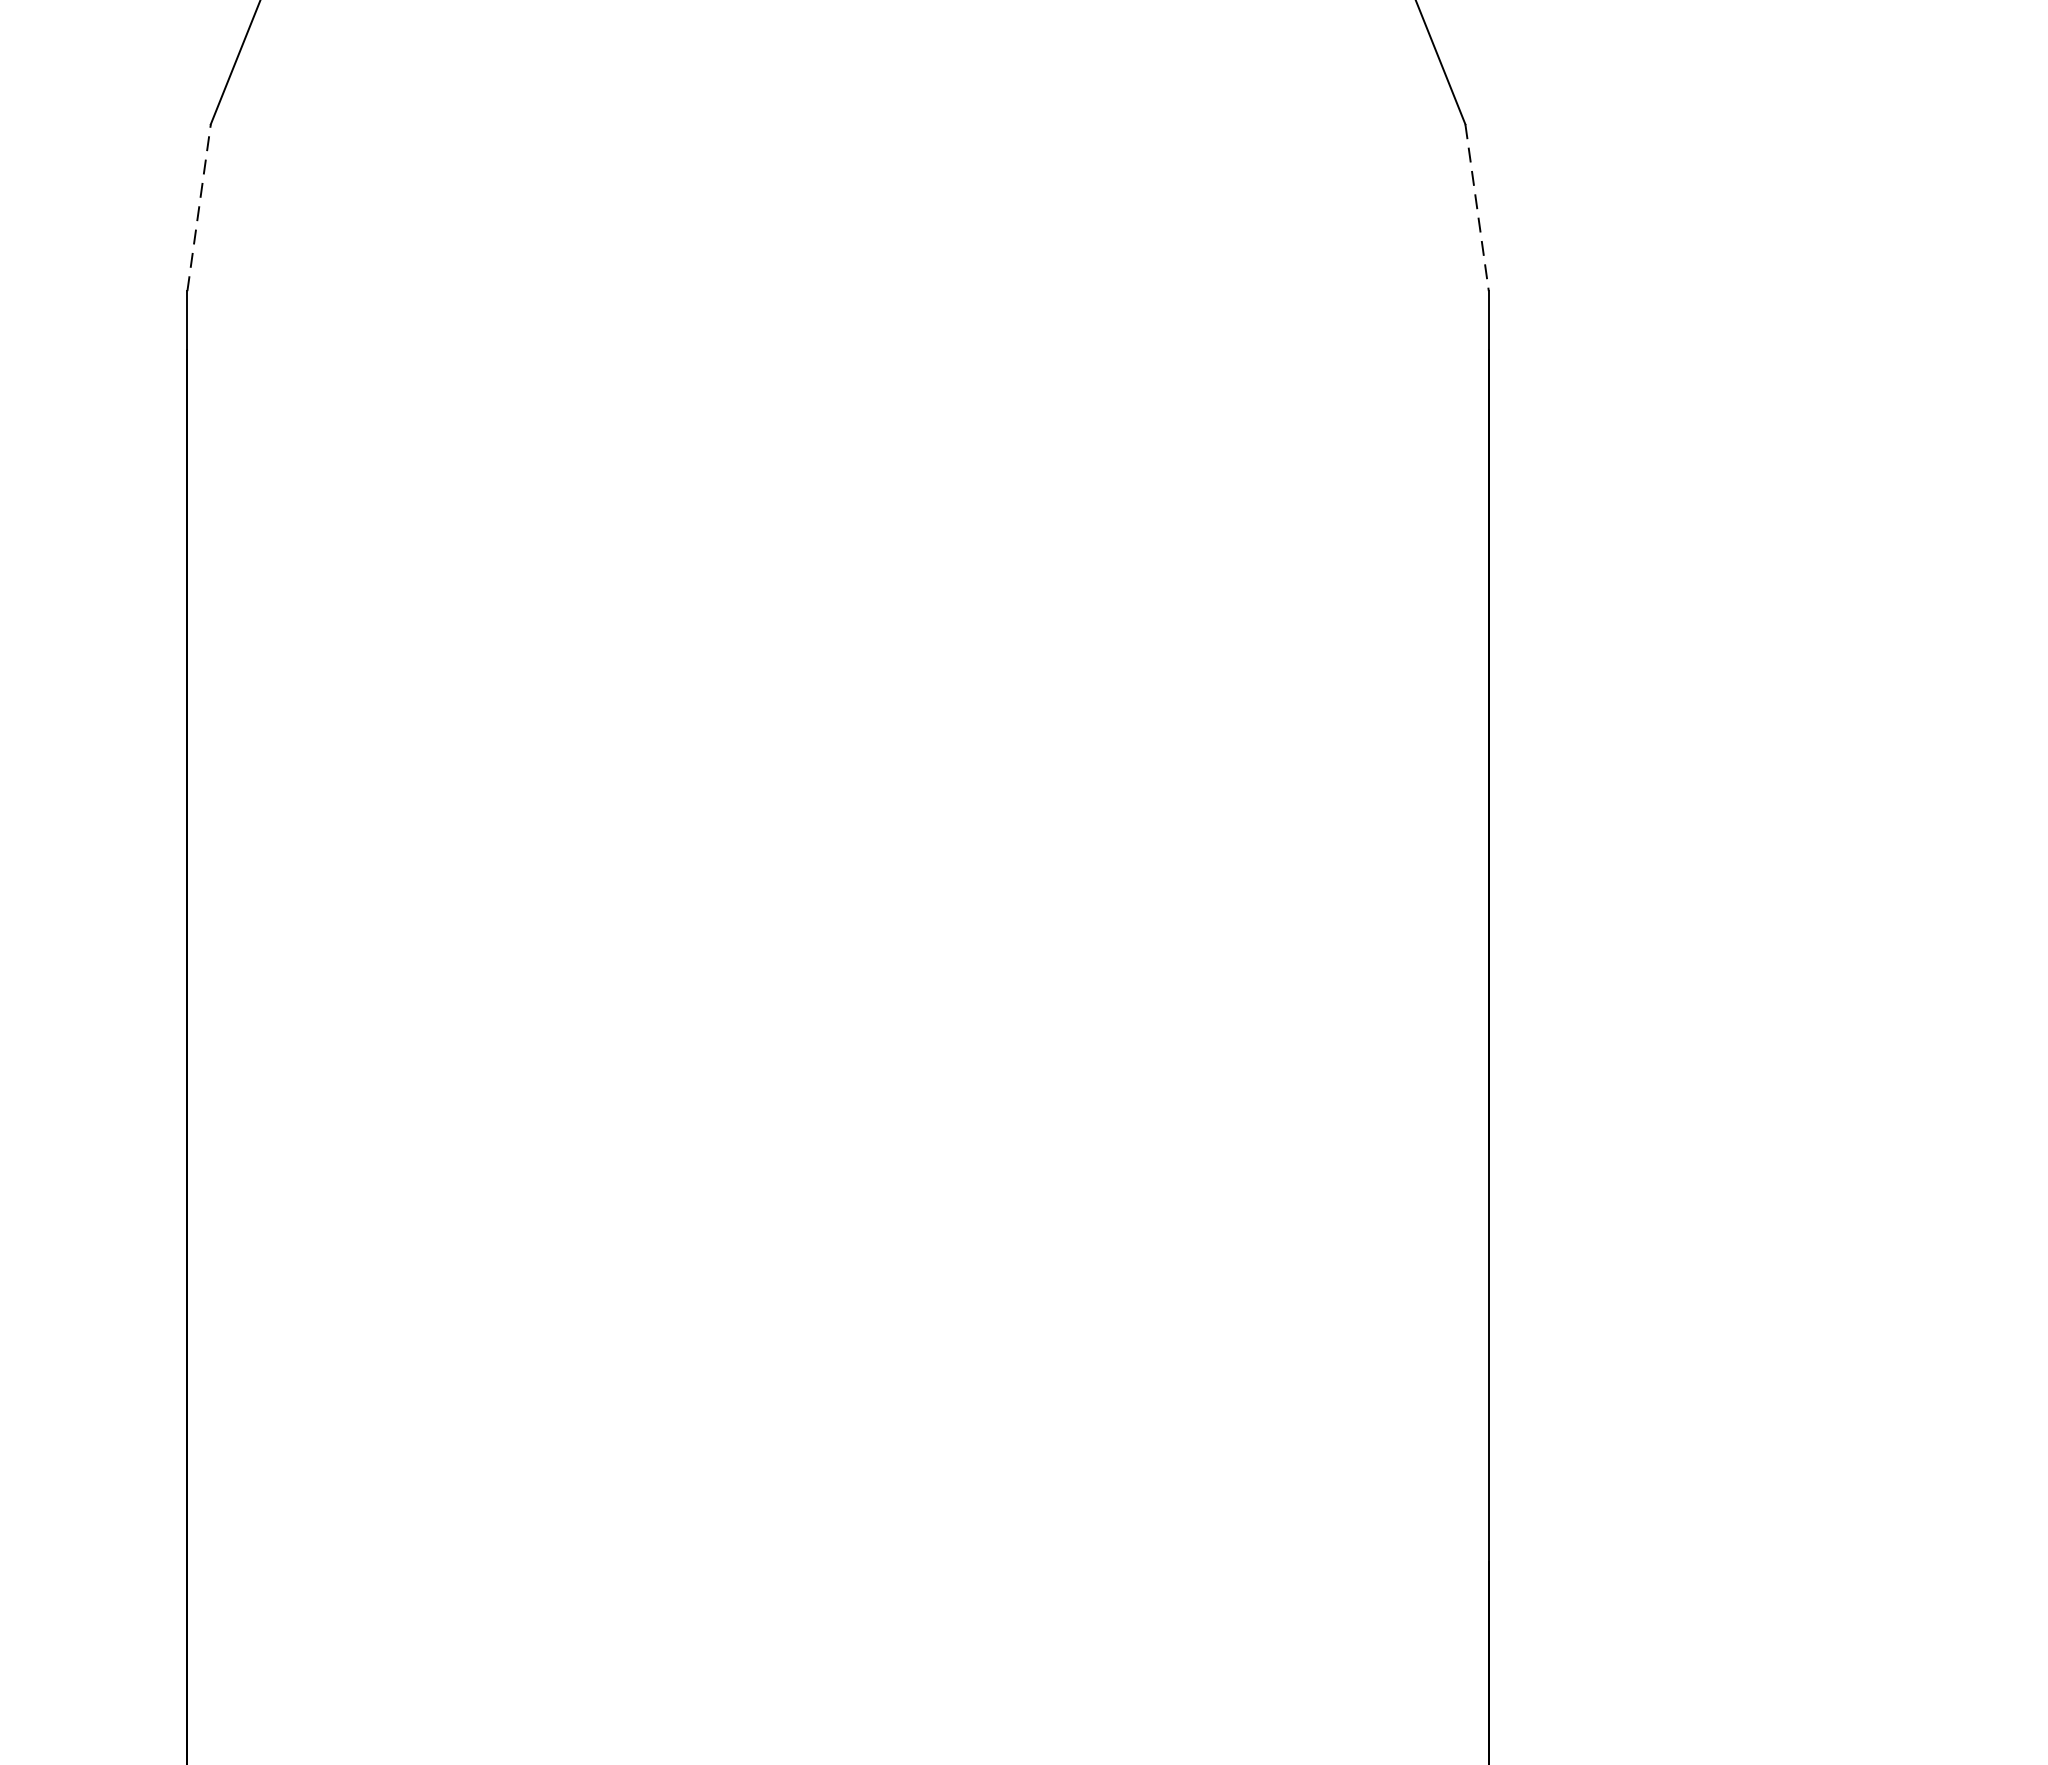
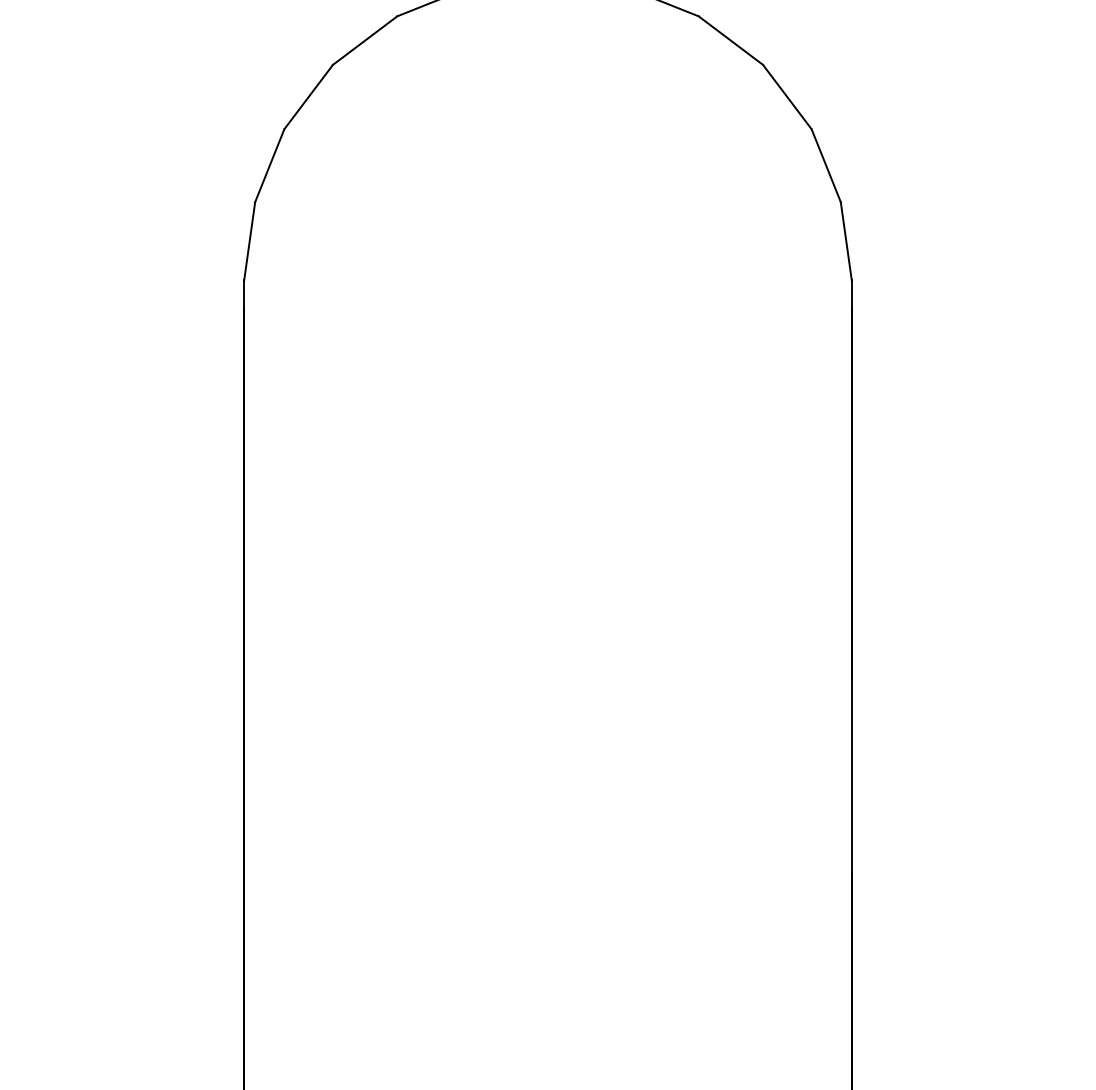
line: (198, 206) -> (249, 240), dashed -> solid
line: (1477, 208) -> (846, 241), dashed -> solid

